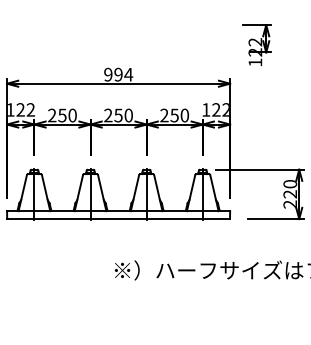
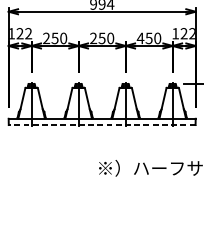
text: (163, 115) -> (139, 38), 250 -> 450
line: (118, 219) -> (102, 125), solid -> dashed

